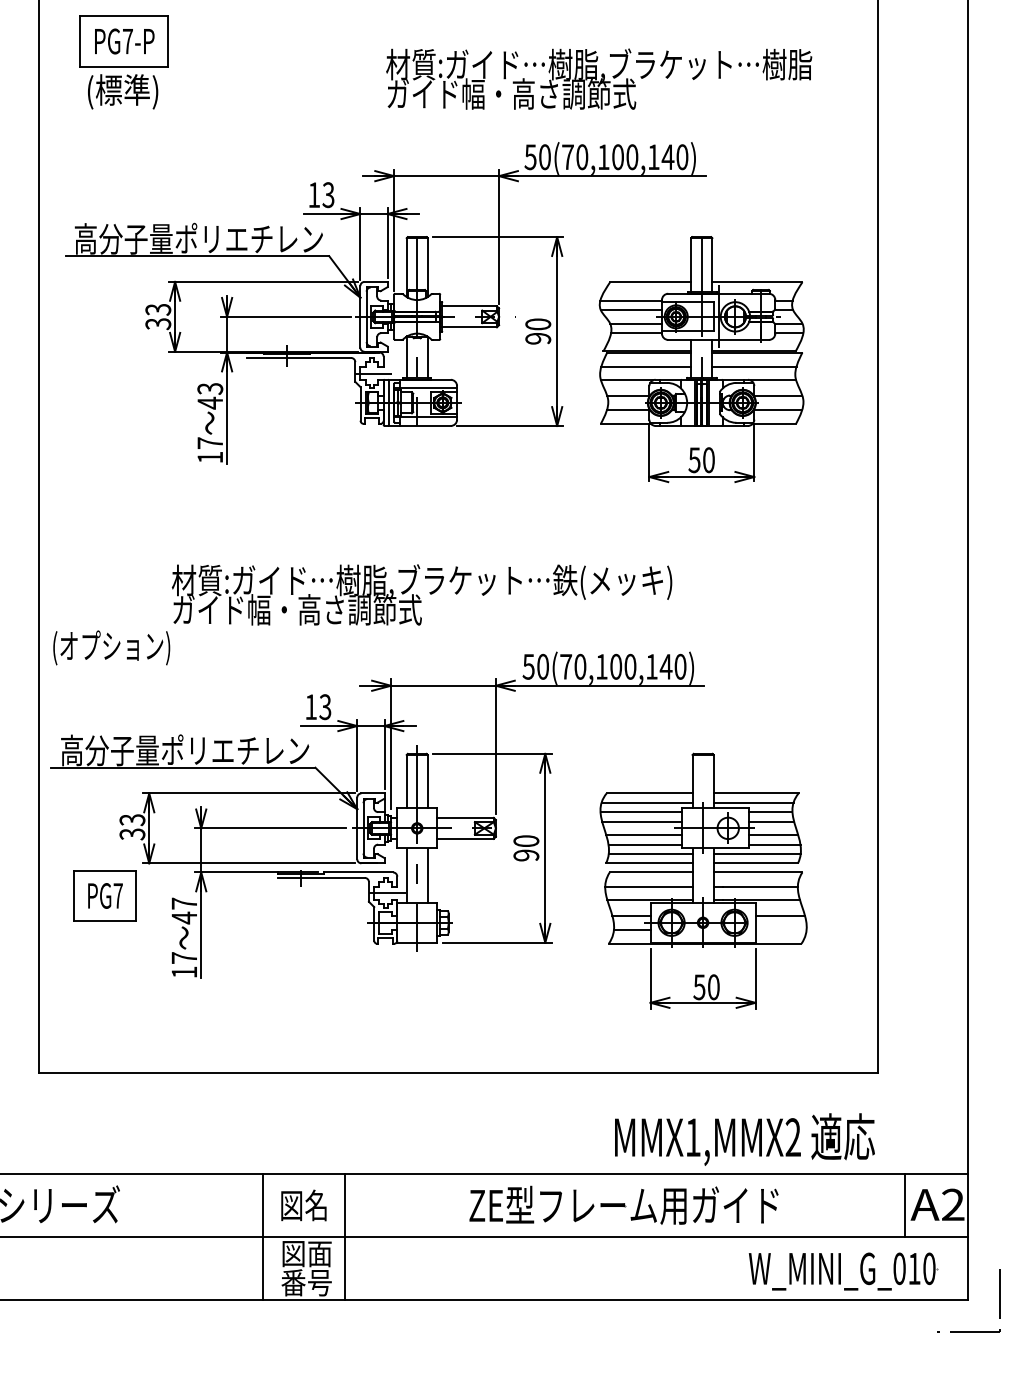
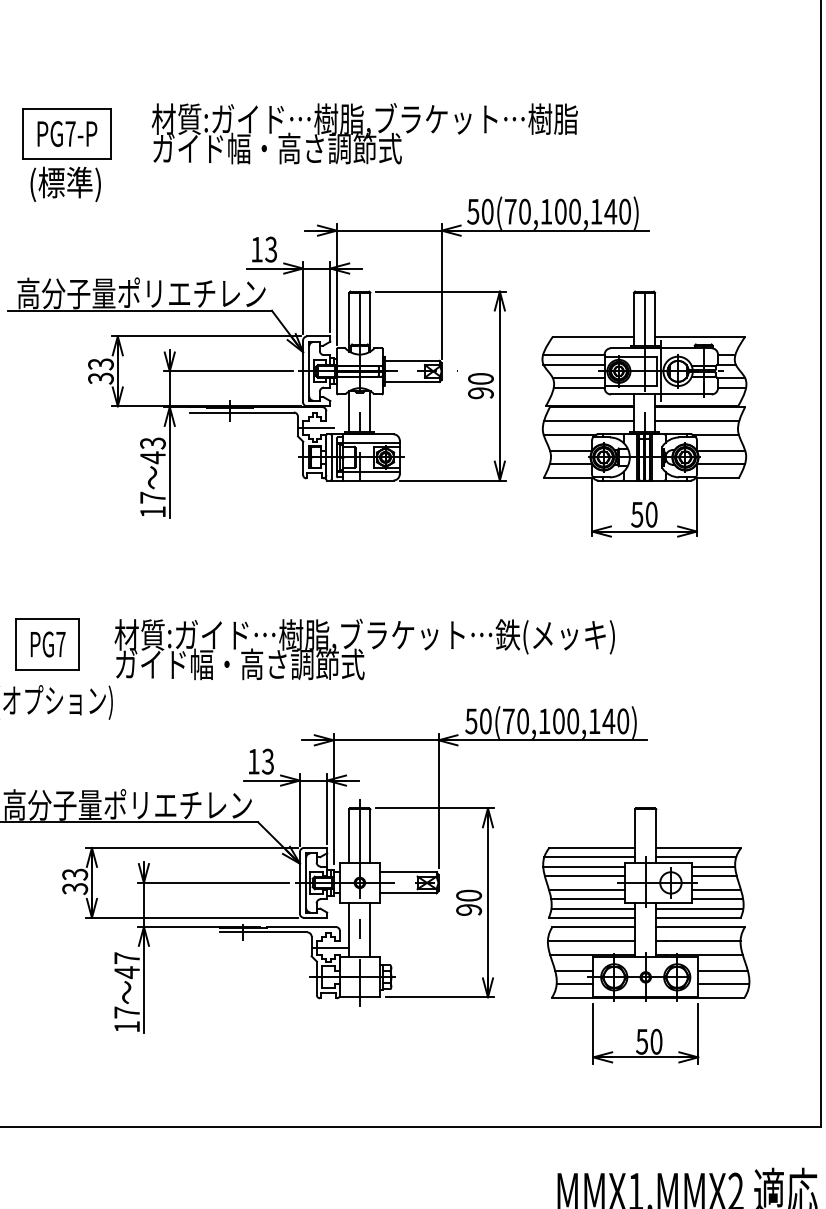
part: (123, 62) -> (66, 155), moved
text: (599, 78) -> (365, 133), moved
part: (104, 895) -> (47, 644), moved
line: (780, 929) -> (723, 984), added

